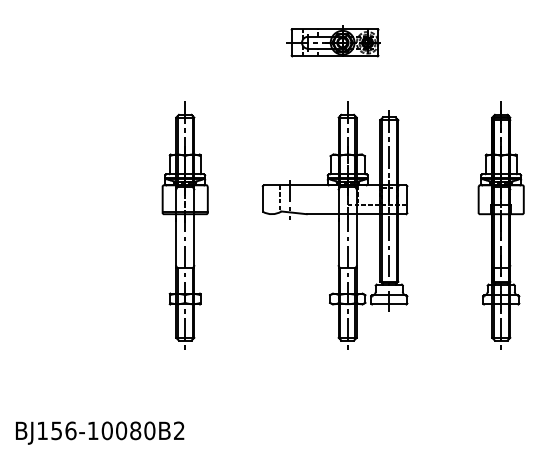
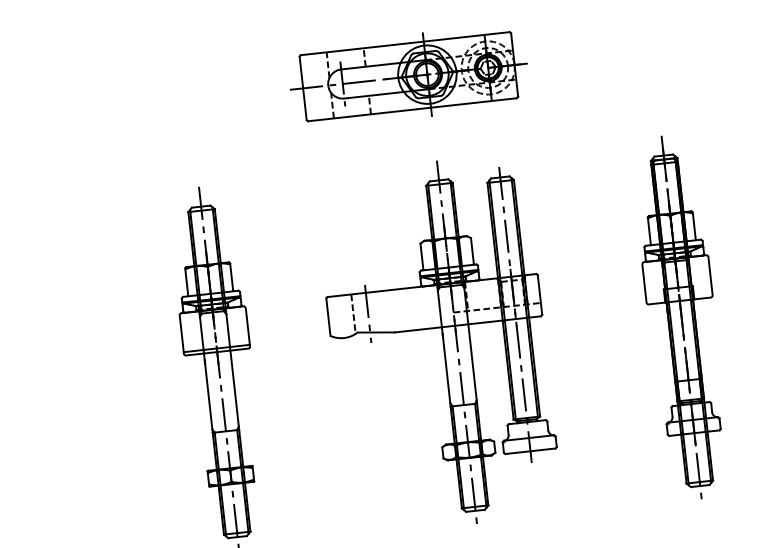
part: (334, 42) -> (407, 76), size x1.67

